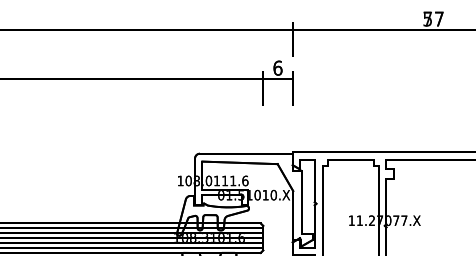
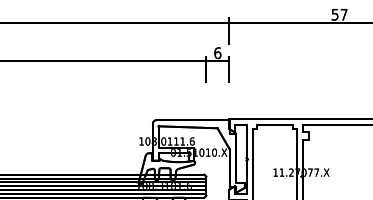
text: (427, 18) -> (334, 14), 77 -> 57

